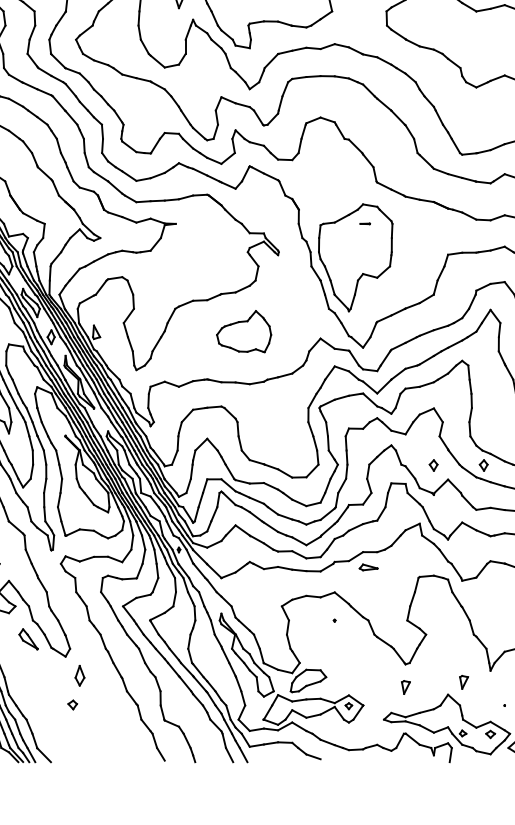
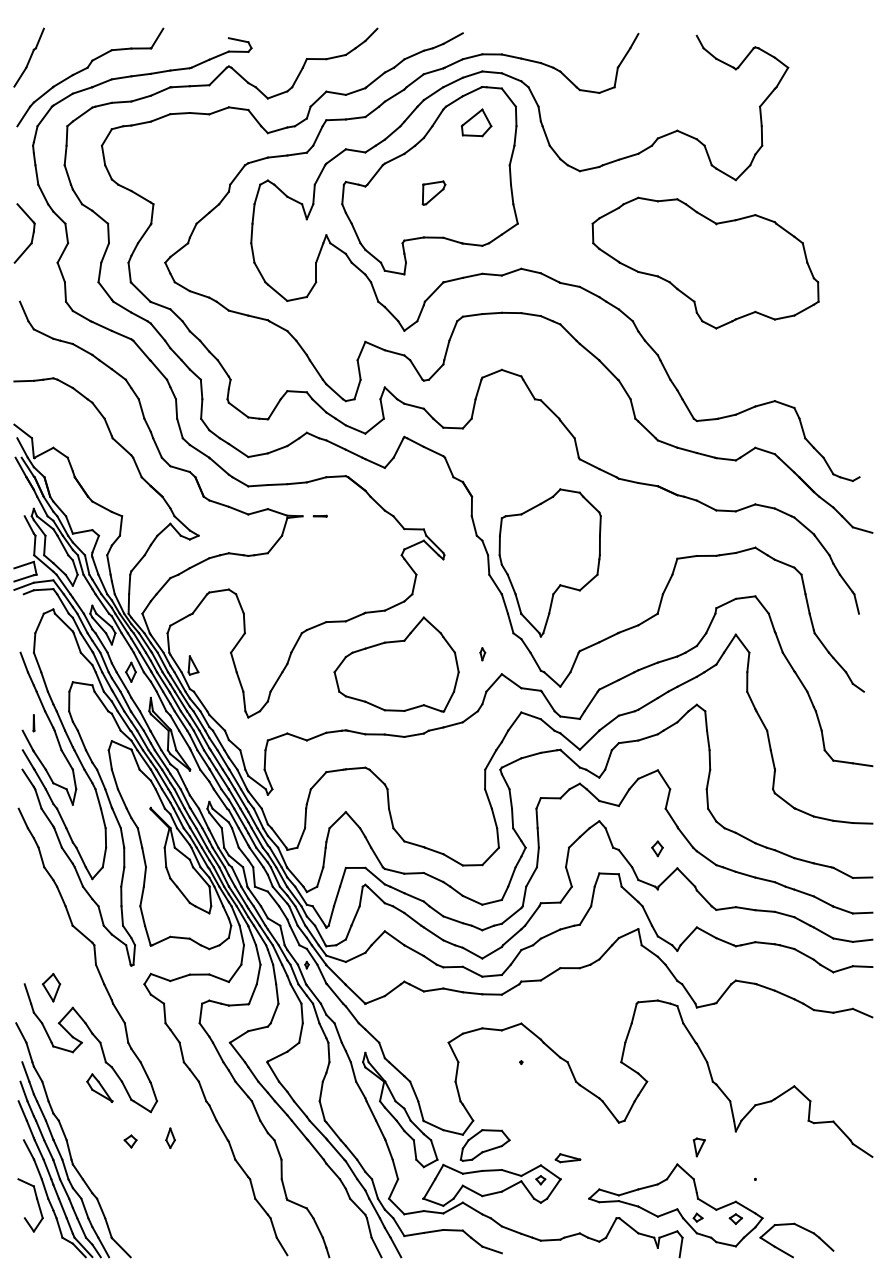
part: (364, 223) -> (319, 515), moved
part: (306, 324) -> (482, 654), added
part: (244, 331) -> (396, 664), size x1.67
part: (483, 465) -> (726, 848), removed
part: (368, 567) -> (567, 1158), moved
part: (79, 675) -> (170, 1137), size x0.71
part: (405, 687) -> (618, 1154), removed
part: (72, 704) -> (130, 1141), moved

